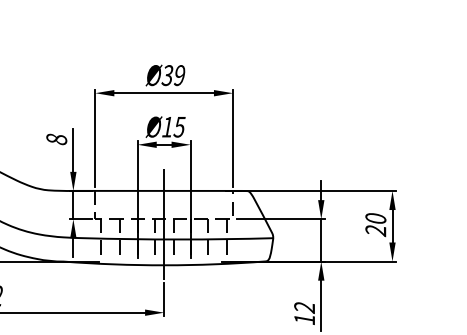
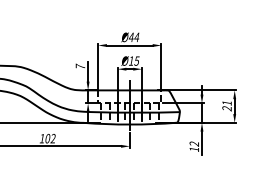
text: (172, 75) -> (133, 37), Ø39 -> Ø44
text: (56, 138) -> (80, 66), 8 -> 7
text: (374, 217) -> (226, 102), 20 -> 21

